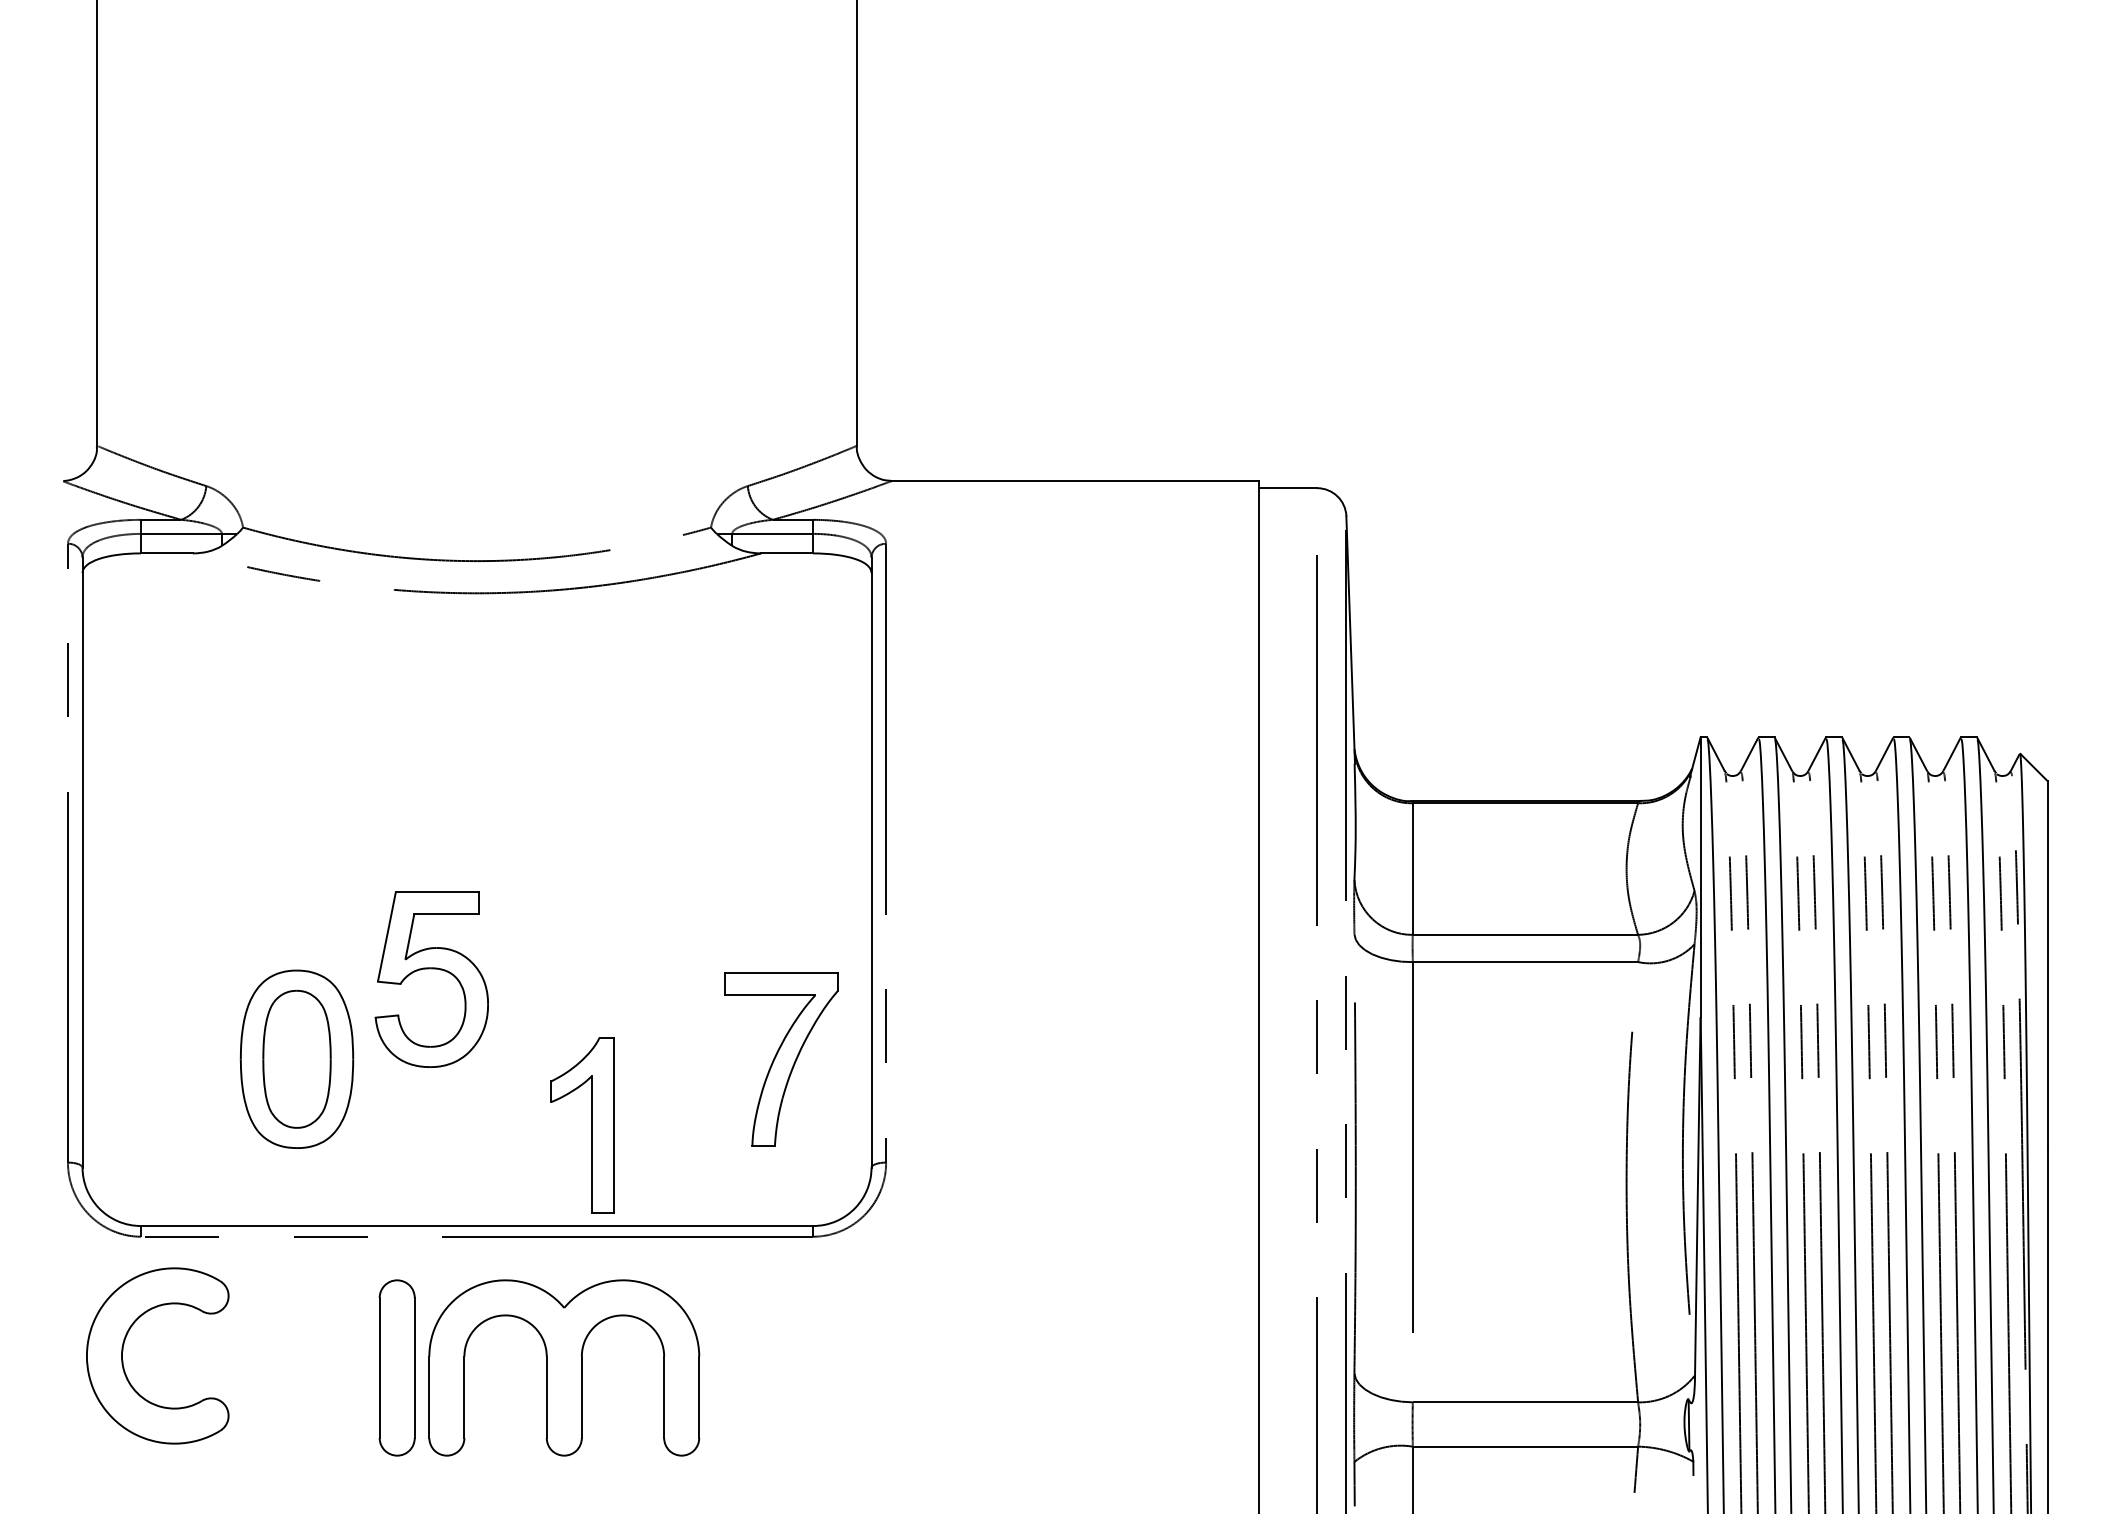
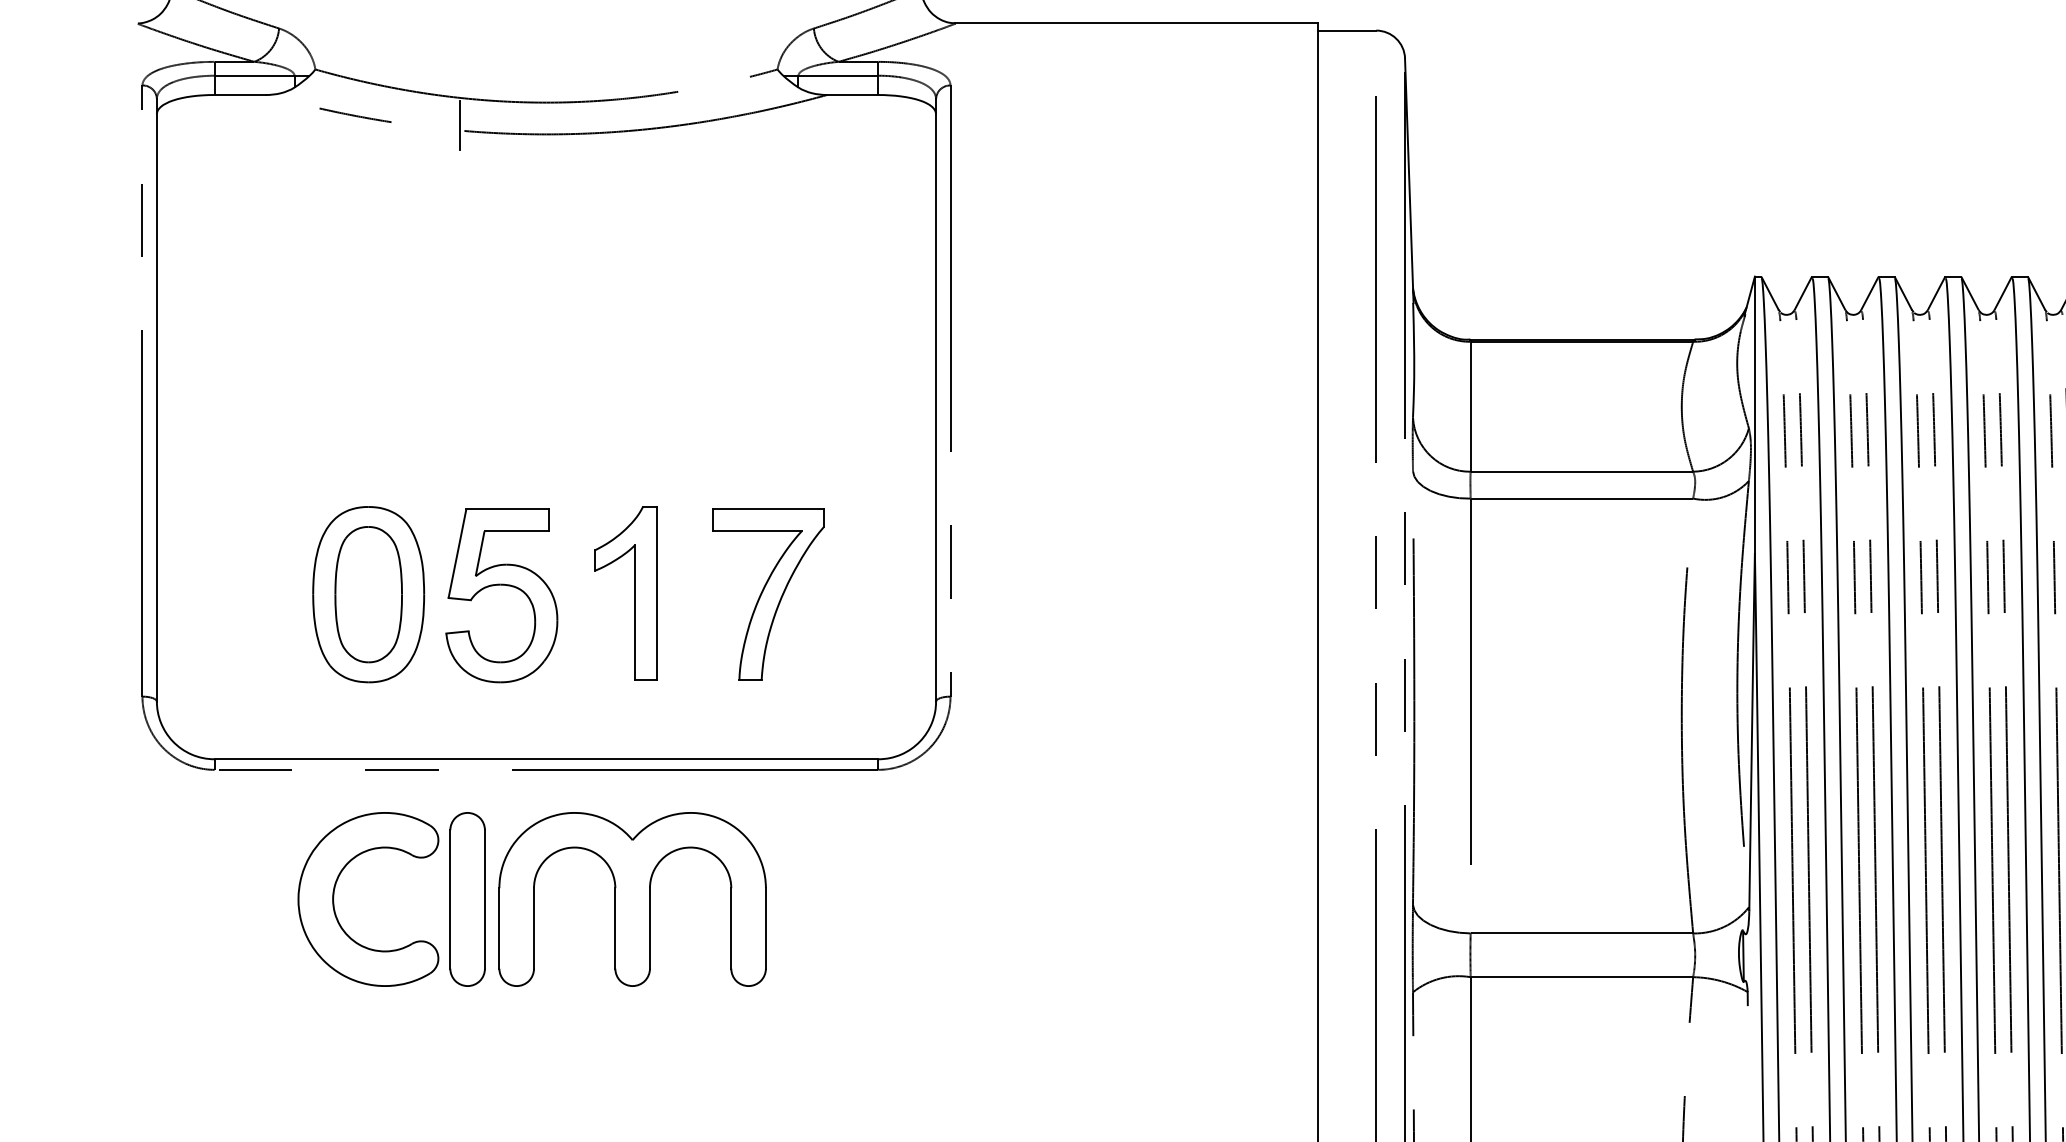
line: (389, 584) -> (460, 125), added
part: (431, 969) -> (501, 585), moved
part: (781, 1059) -> (768, 594), moved
part: (591, 1125) -> (634, 593), moved
part: (123, 1351) -> (334, 895), moved

